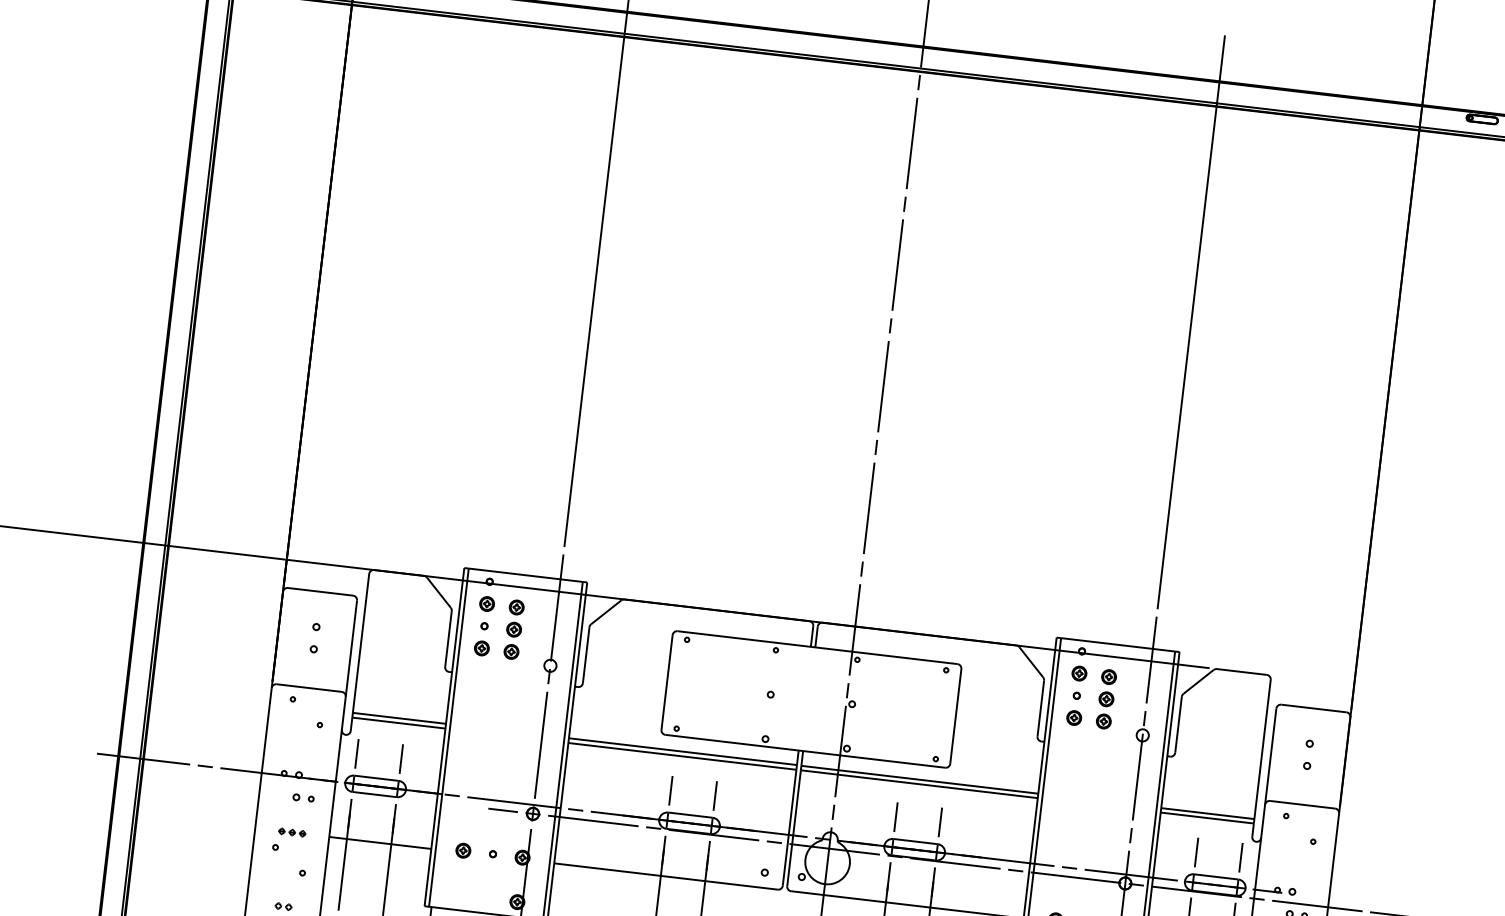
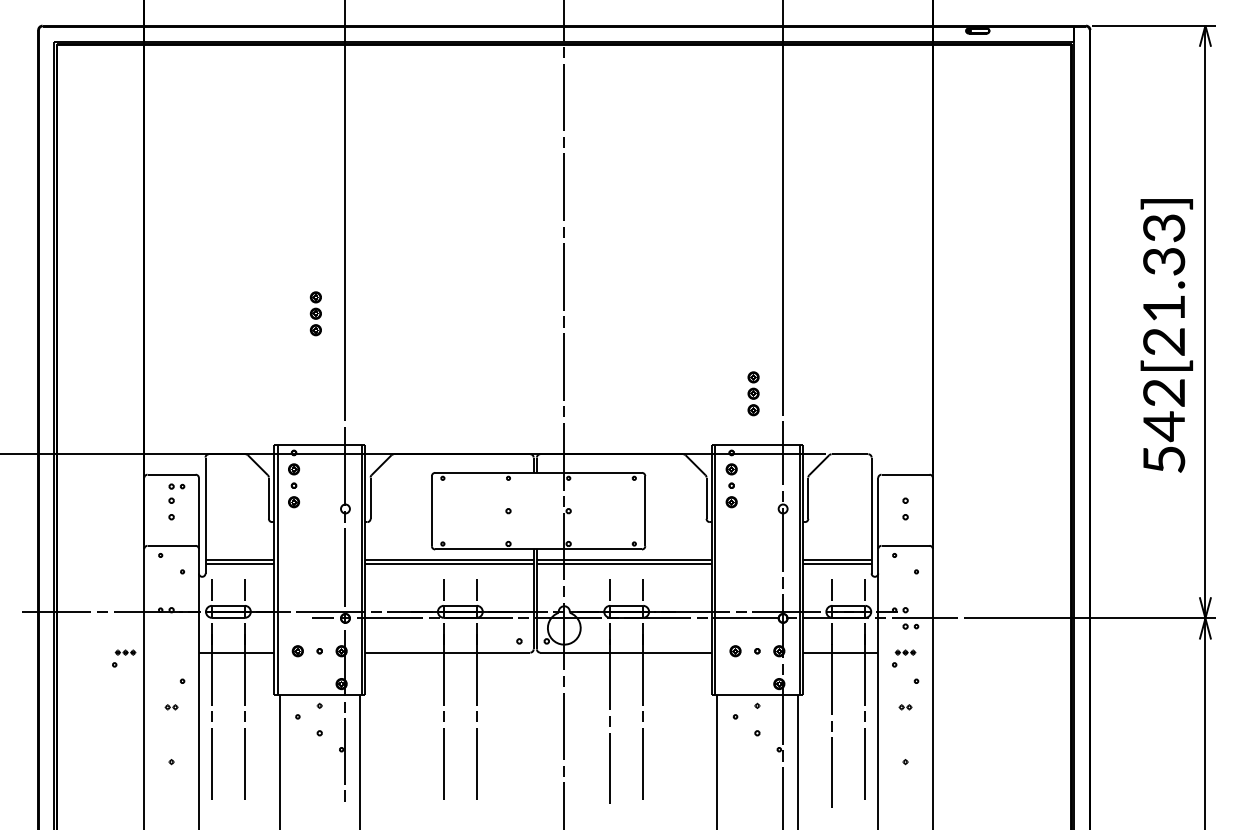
part: (513, 629) -> (315, 313), moved
part: (1106, 698) -> (753, 393), moved
part: (303, 797) -> (176, 486), moved
part: (289, 840) -> (124, 658), moved

